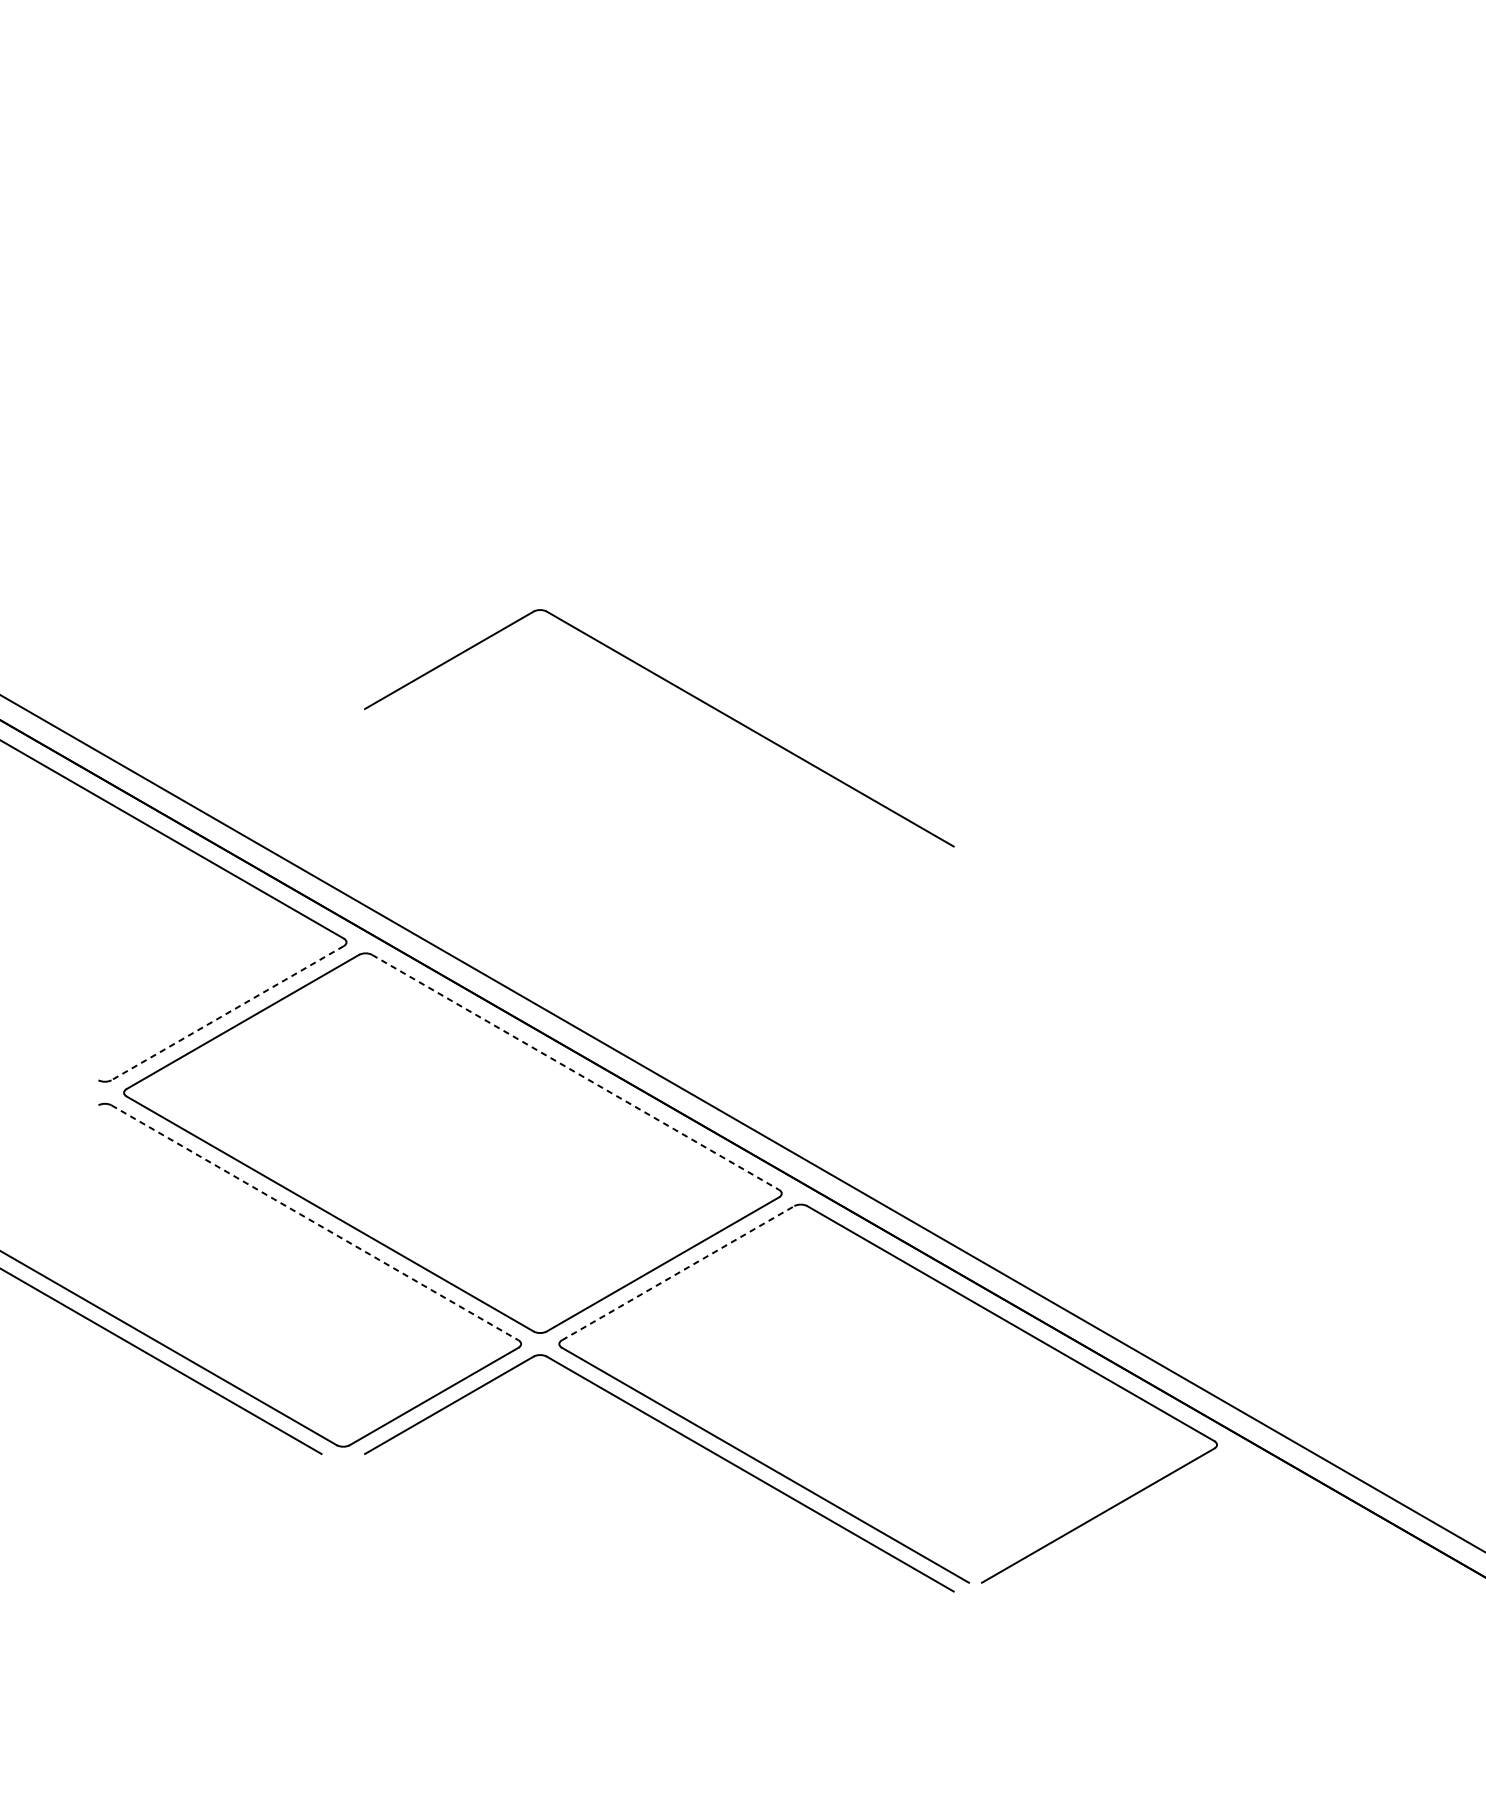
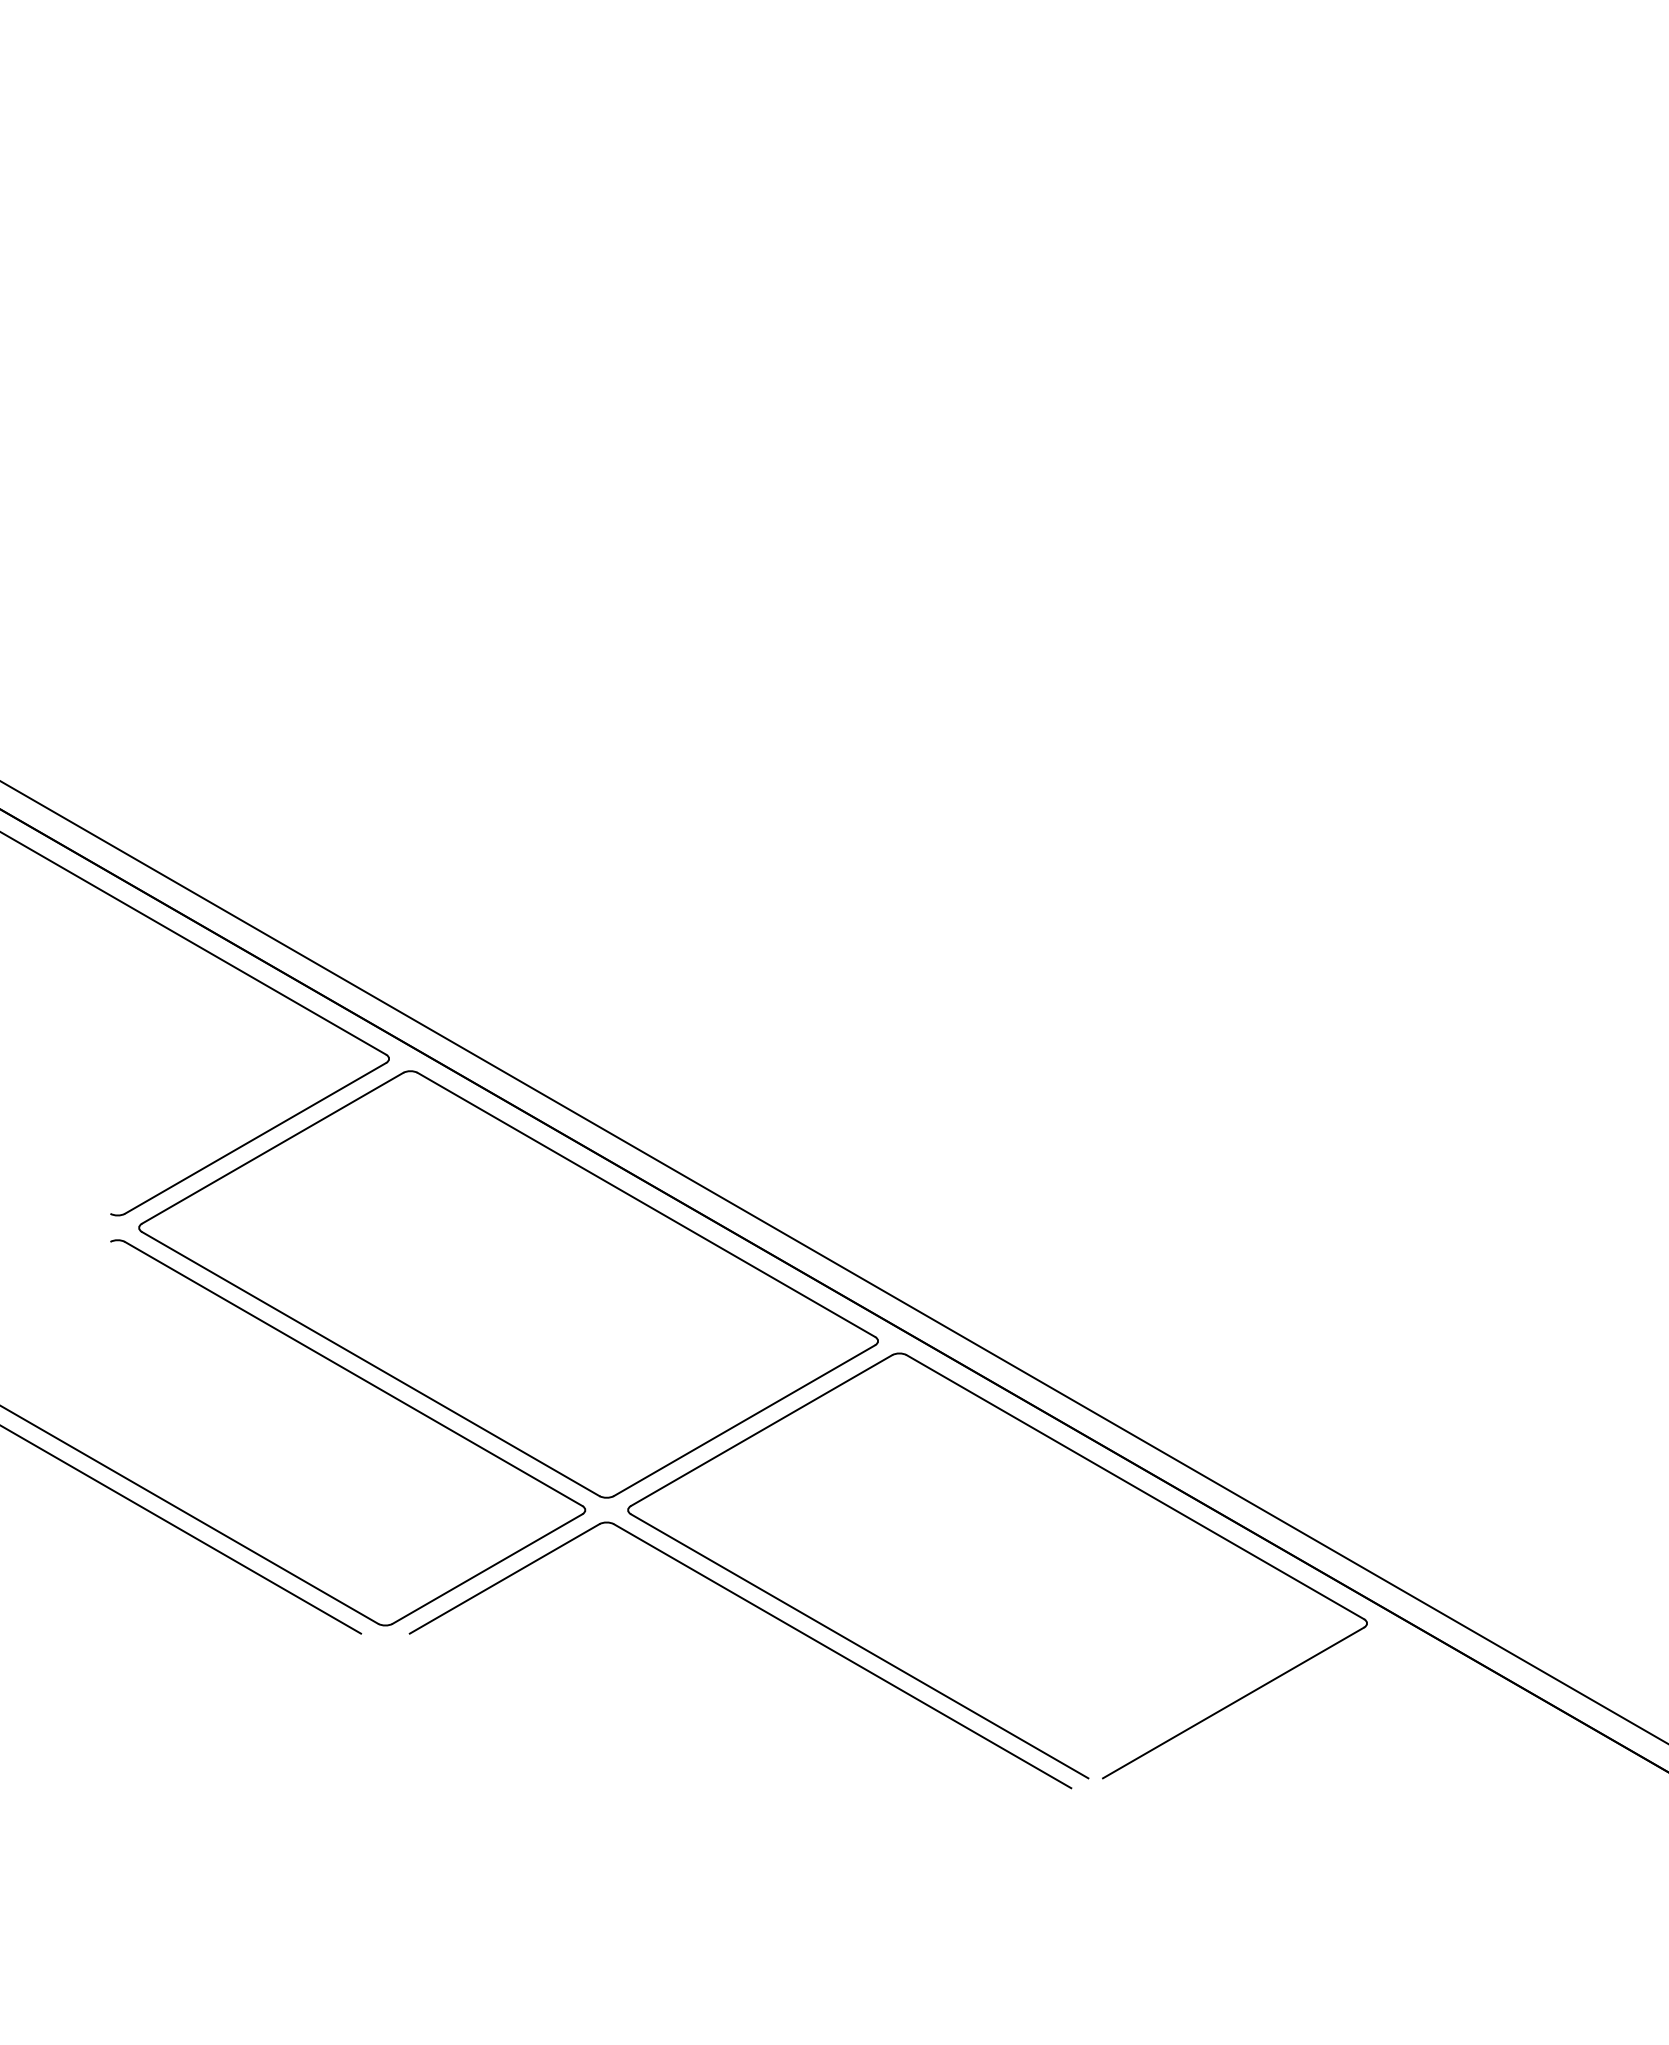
part: (680, 690) -> (764, 775), removed
line: (227, 1013) -> (255, 1138), dashed -> solid
line: (575, 1072) -> (646, 1205), dashed -> solid
line: (314, 1222) -> (353, 1373), dashed -> solid
line: (678, 1273) -> (761, 1430), dashed -> solid

